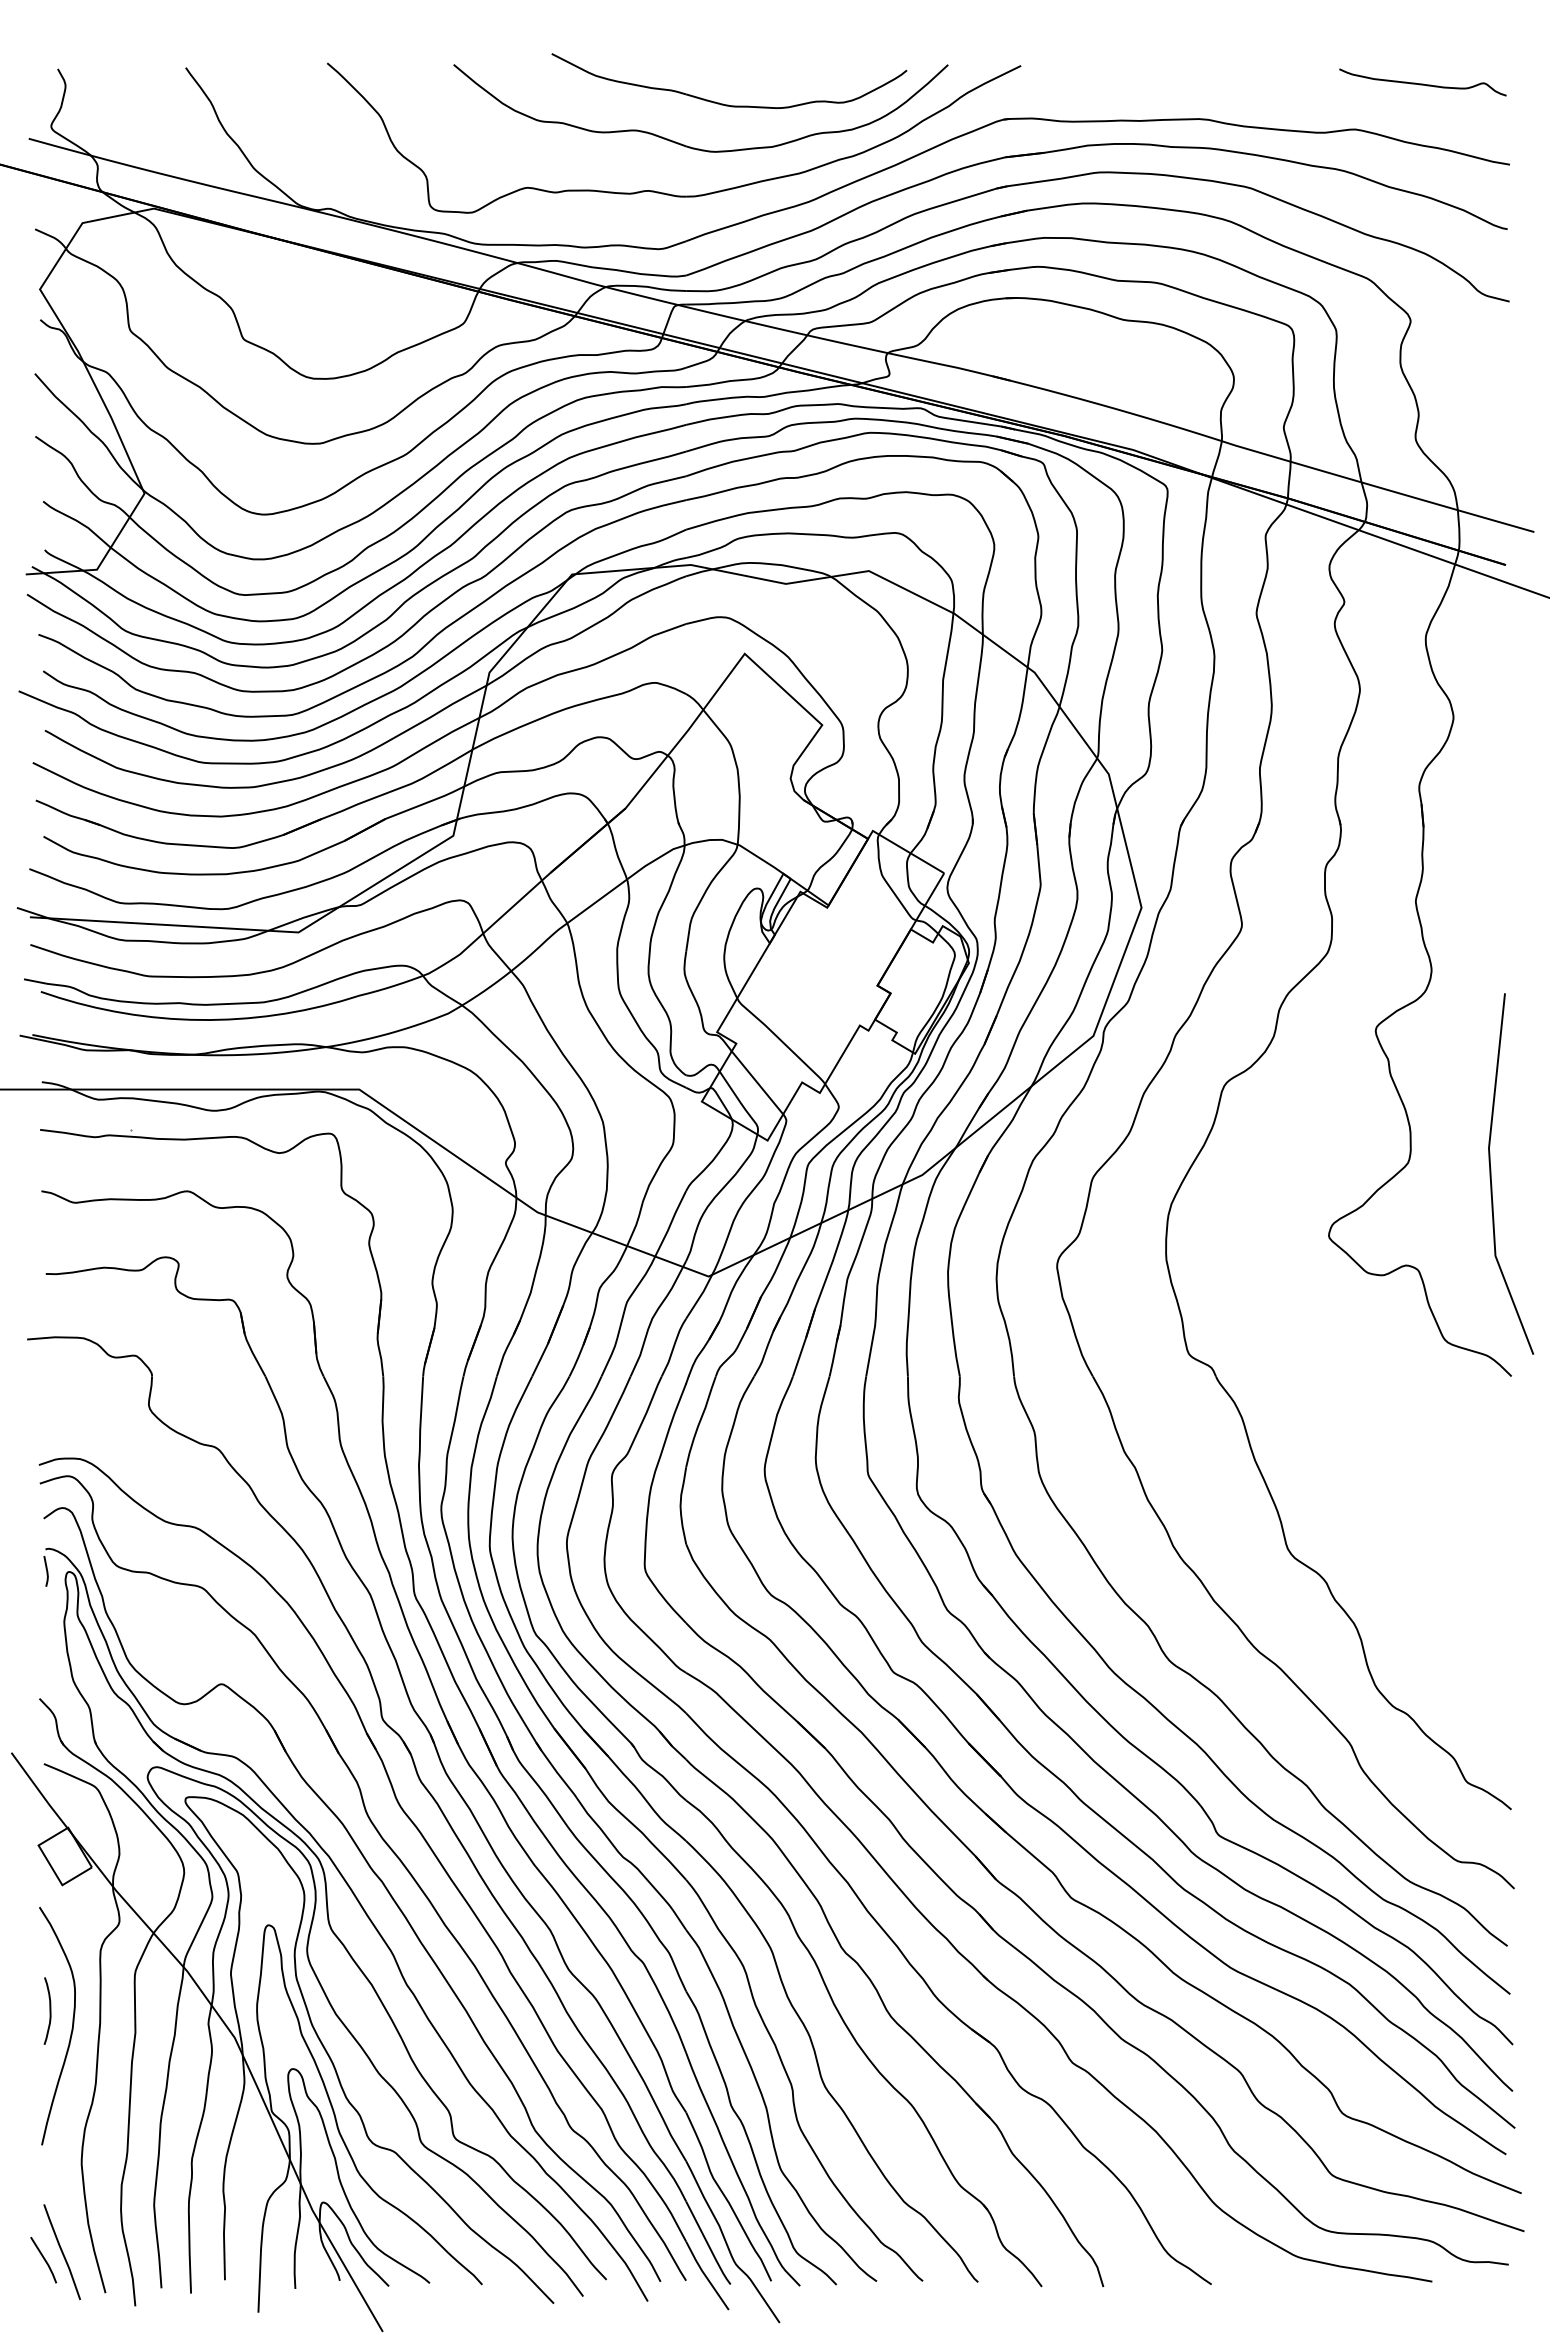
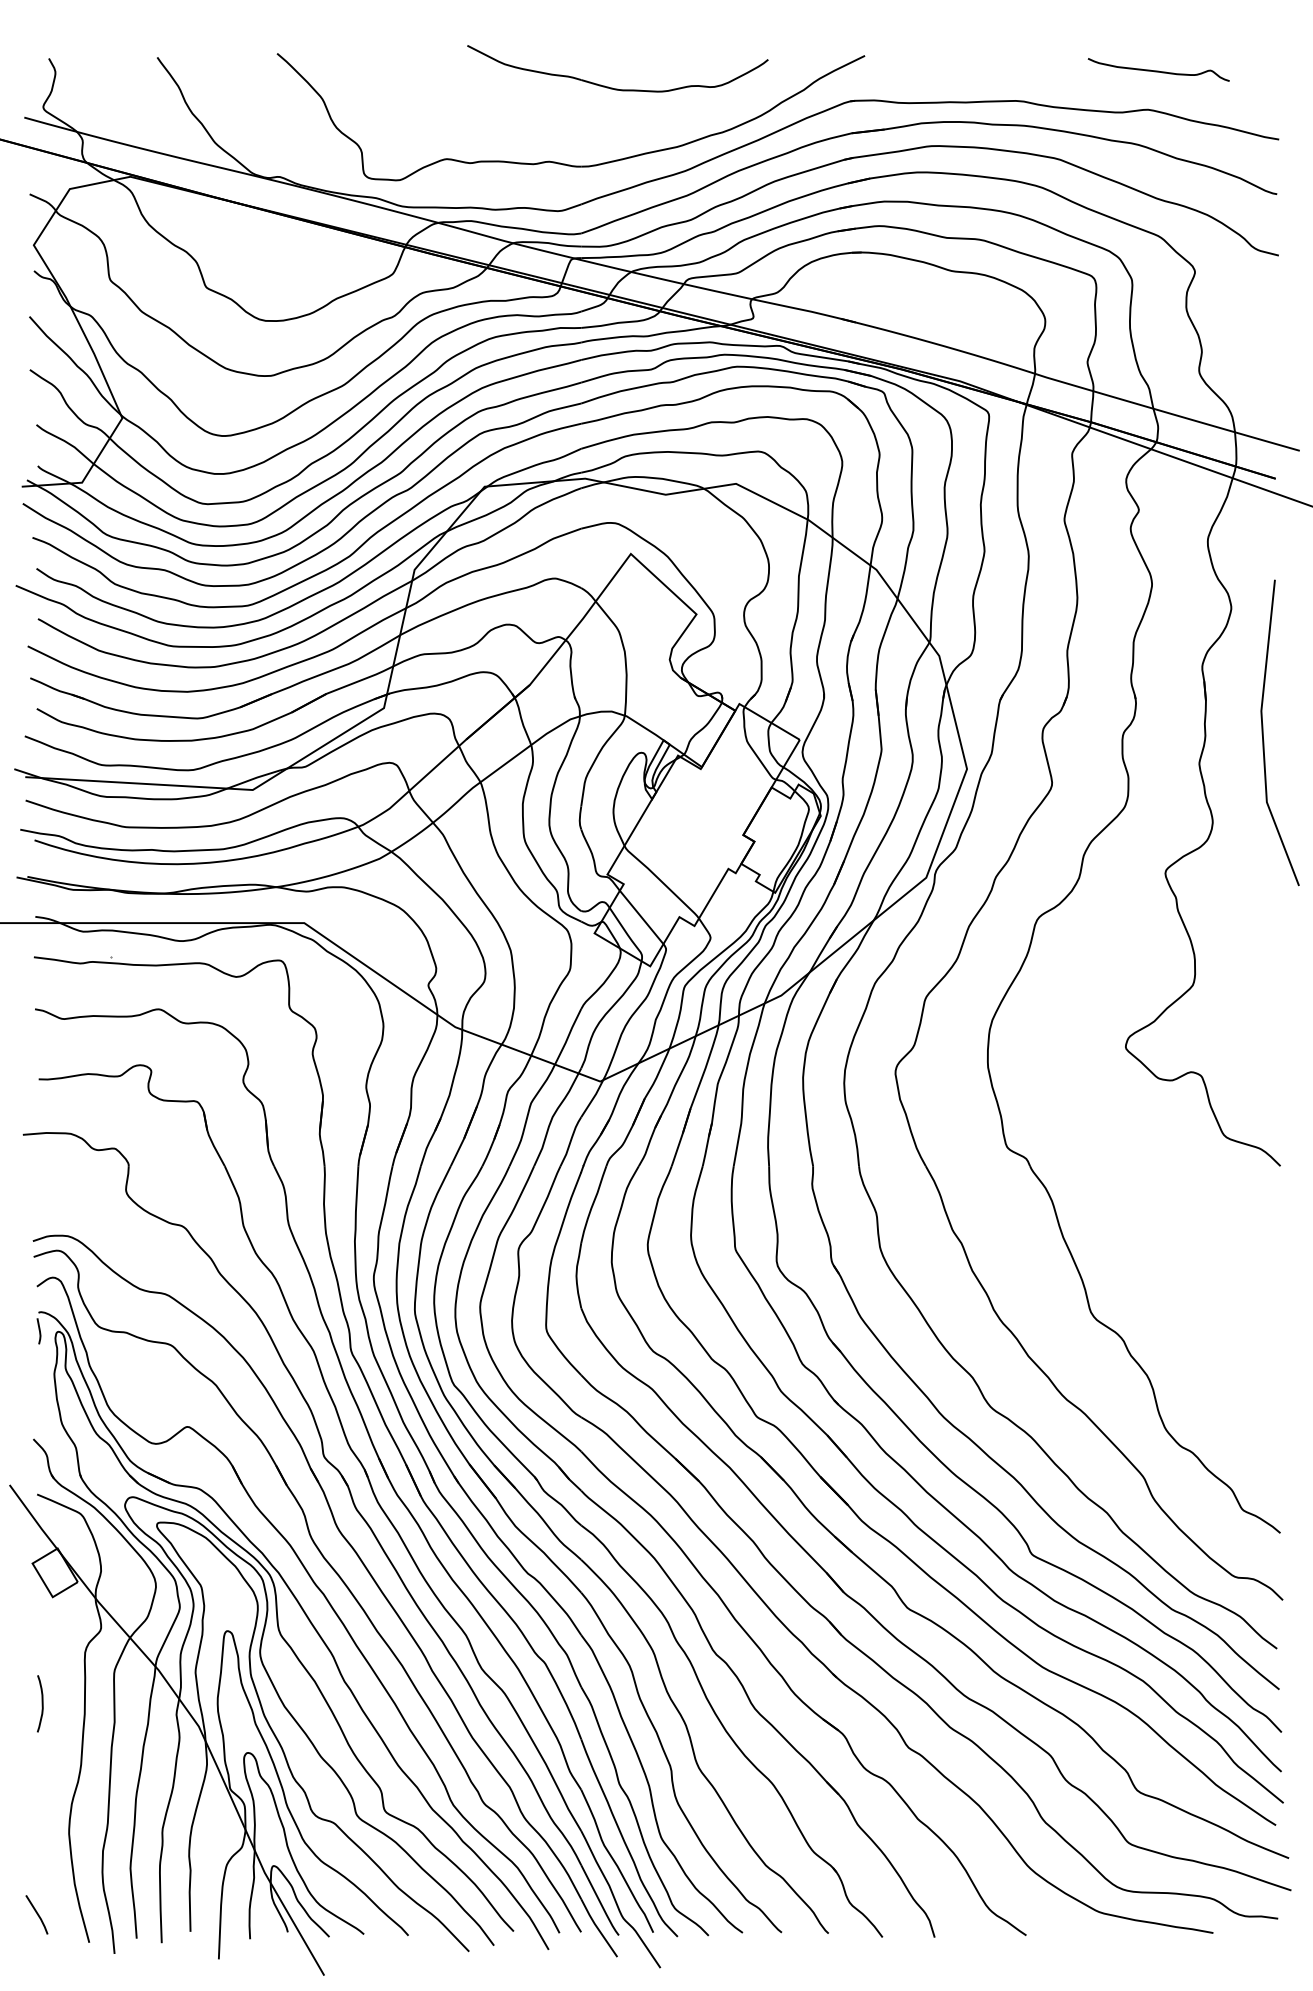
curve: (1422, 83) -> (1158, 70), moved
part: (687, 145) -> (582, 123), removed
line: (1491, 1173) -> (1263, 732), moved
curve: (71, 2028) -> (60, 1718), removed
line: (61, 2251) -> (52, 1907), removed

